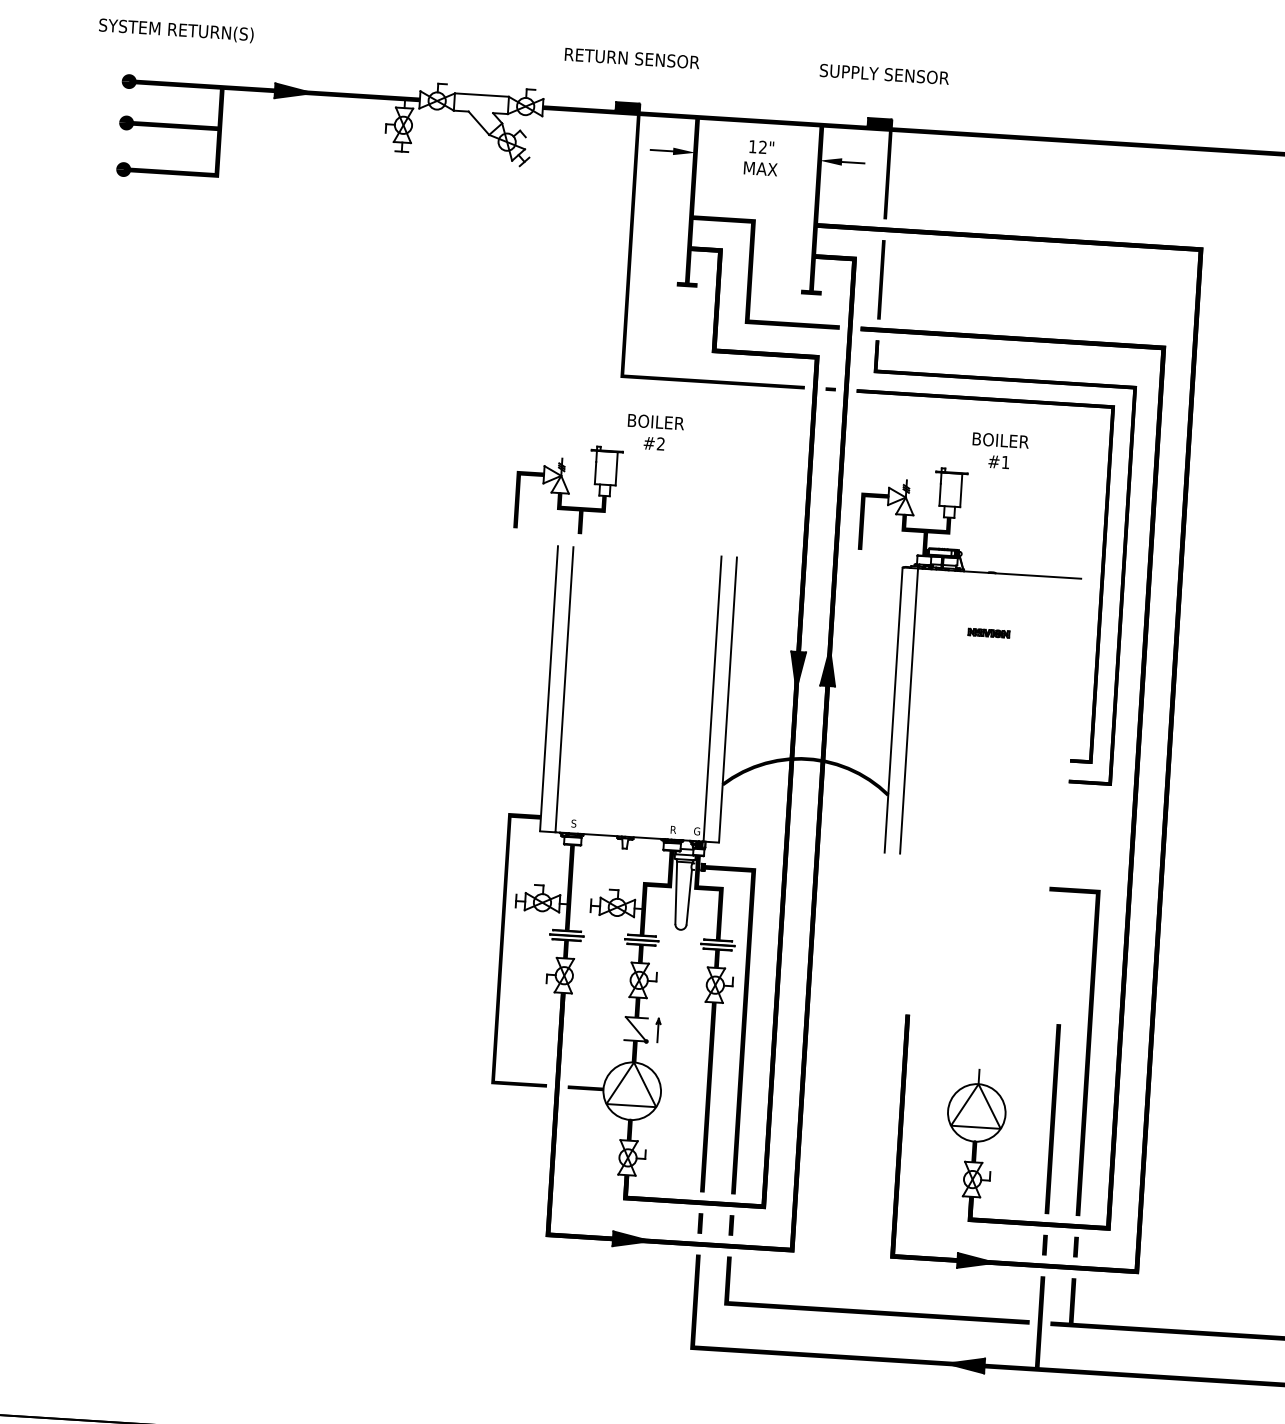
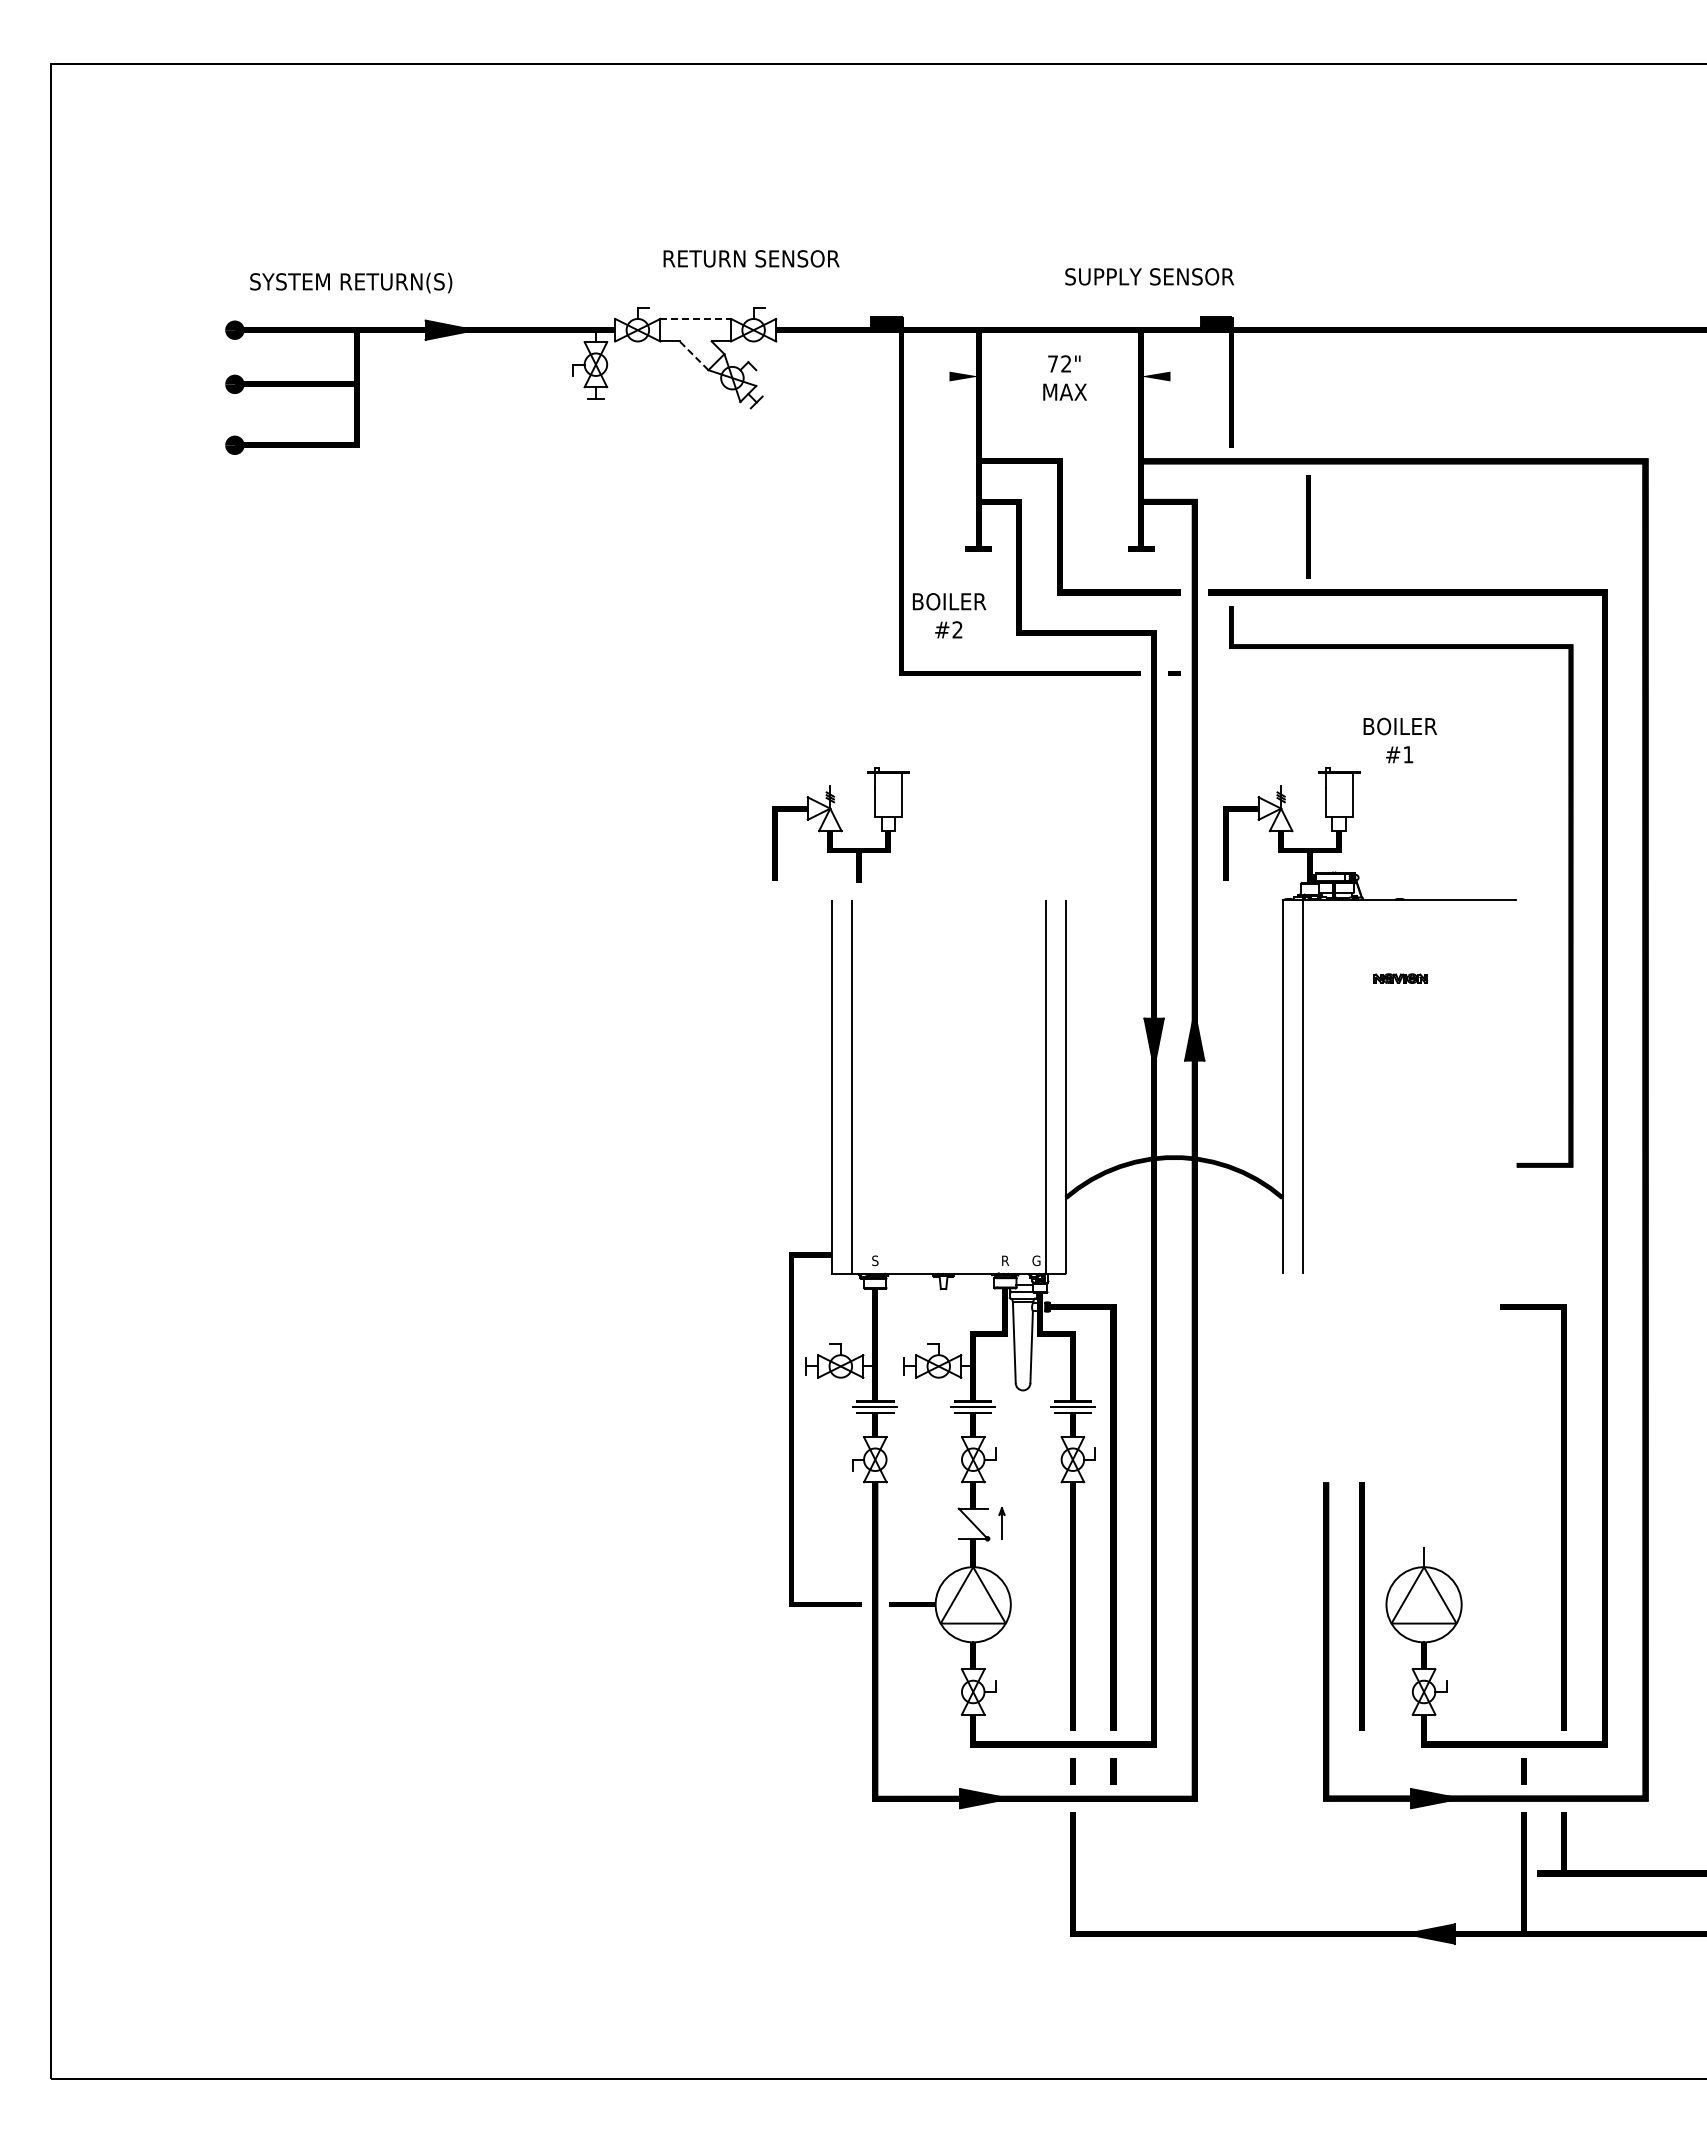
text: (176, 30) -> (351, 282), moved
text: (632, 58) -> (751, 258), moved
text: (884, 74) -> (1149, 276), moved
line: (482, 94) -> (696, 318), solid -> dashed
line: (478, 122) -> (693, 355), solid -> dashed
text: (752, 146) -> (1052, 363), 12" -> 72"
line: (661, 150) -> (934, 376), removed
line: (852, 162) -> (1184, 376), removed
line: (881, 279) -> (1308, 526), moved
text: (655, 432) -> (949, 615), moved
part: (1100, 584) -> (1541, 905), removed
line: (1052, 1119) -> (1361, 1606), moved
line: (1075, 1247) -> (1563, 1771), removed
line: (876, 1310) -> (1309, 1870), removed

